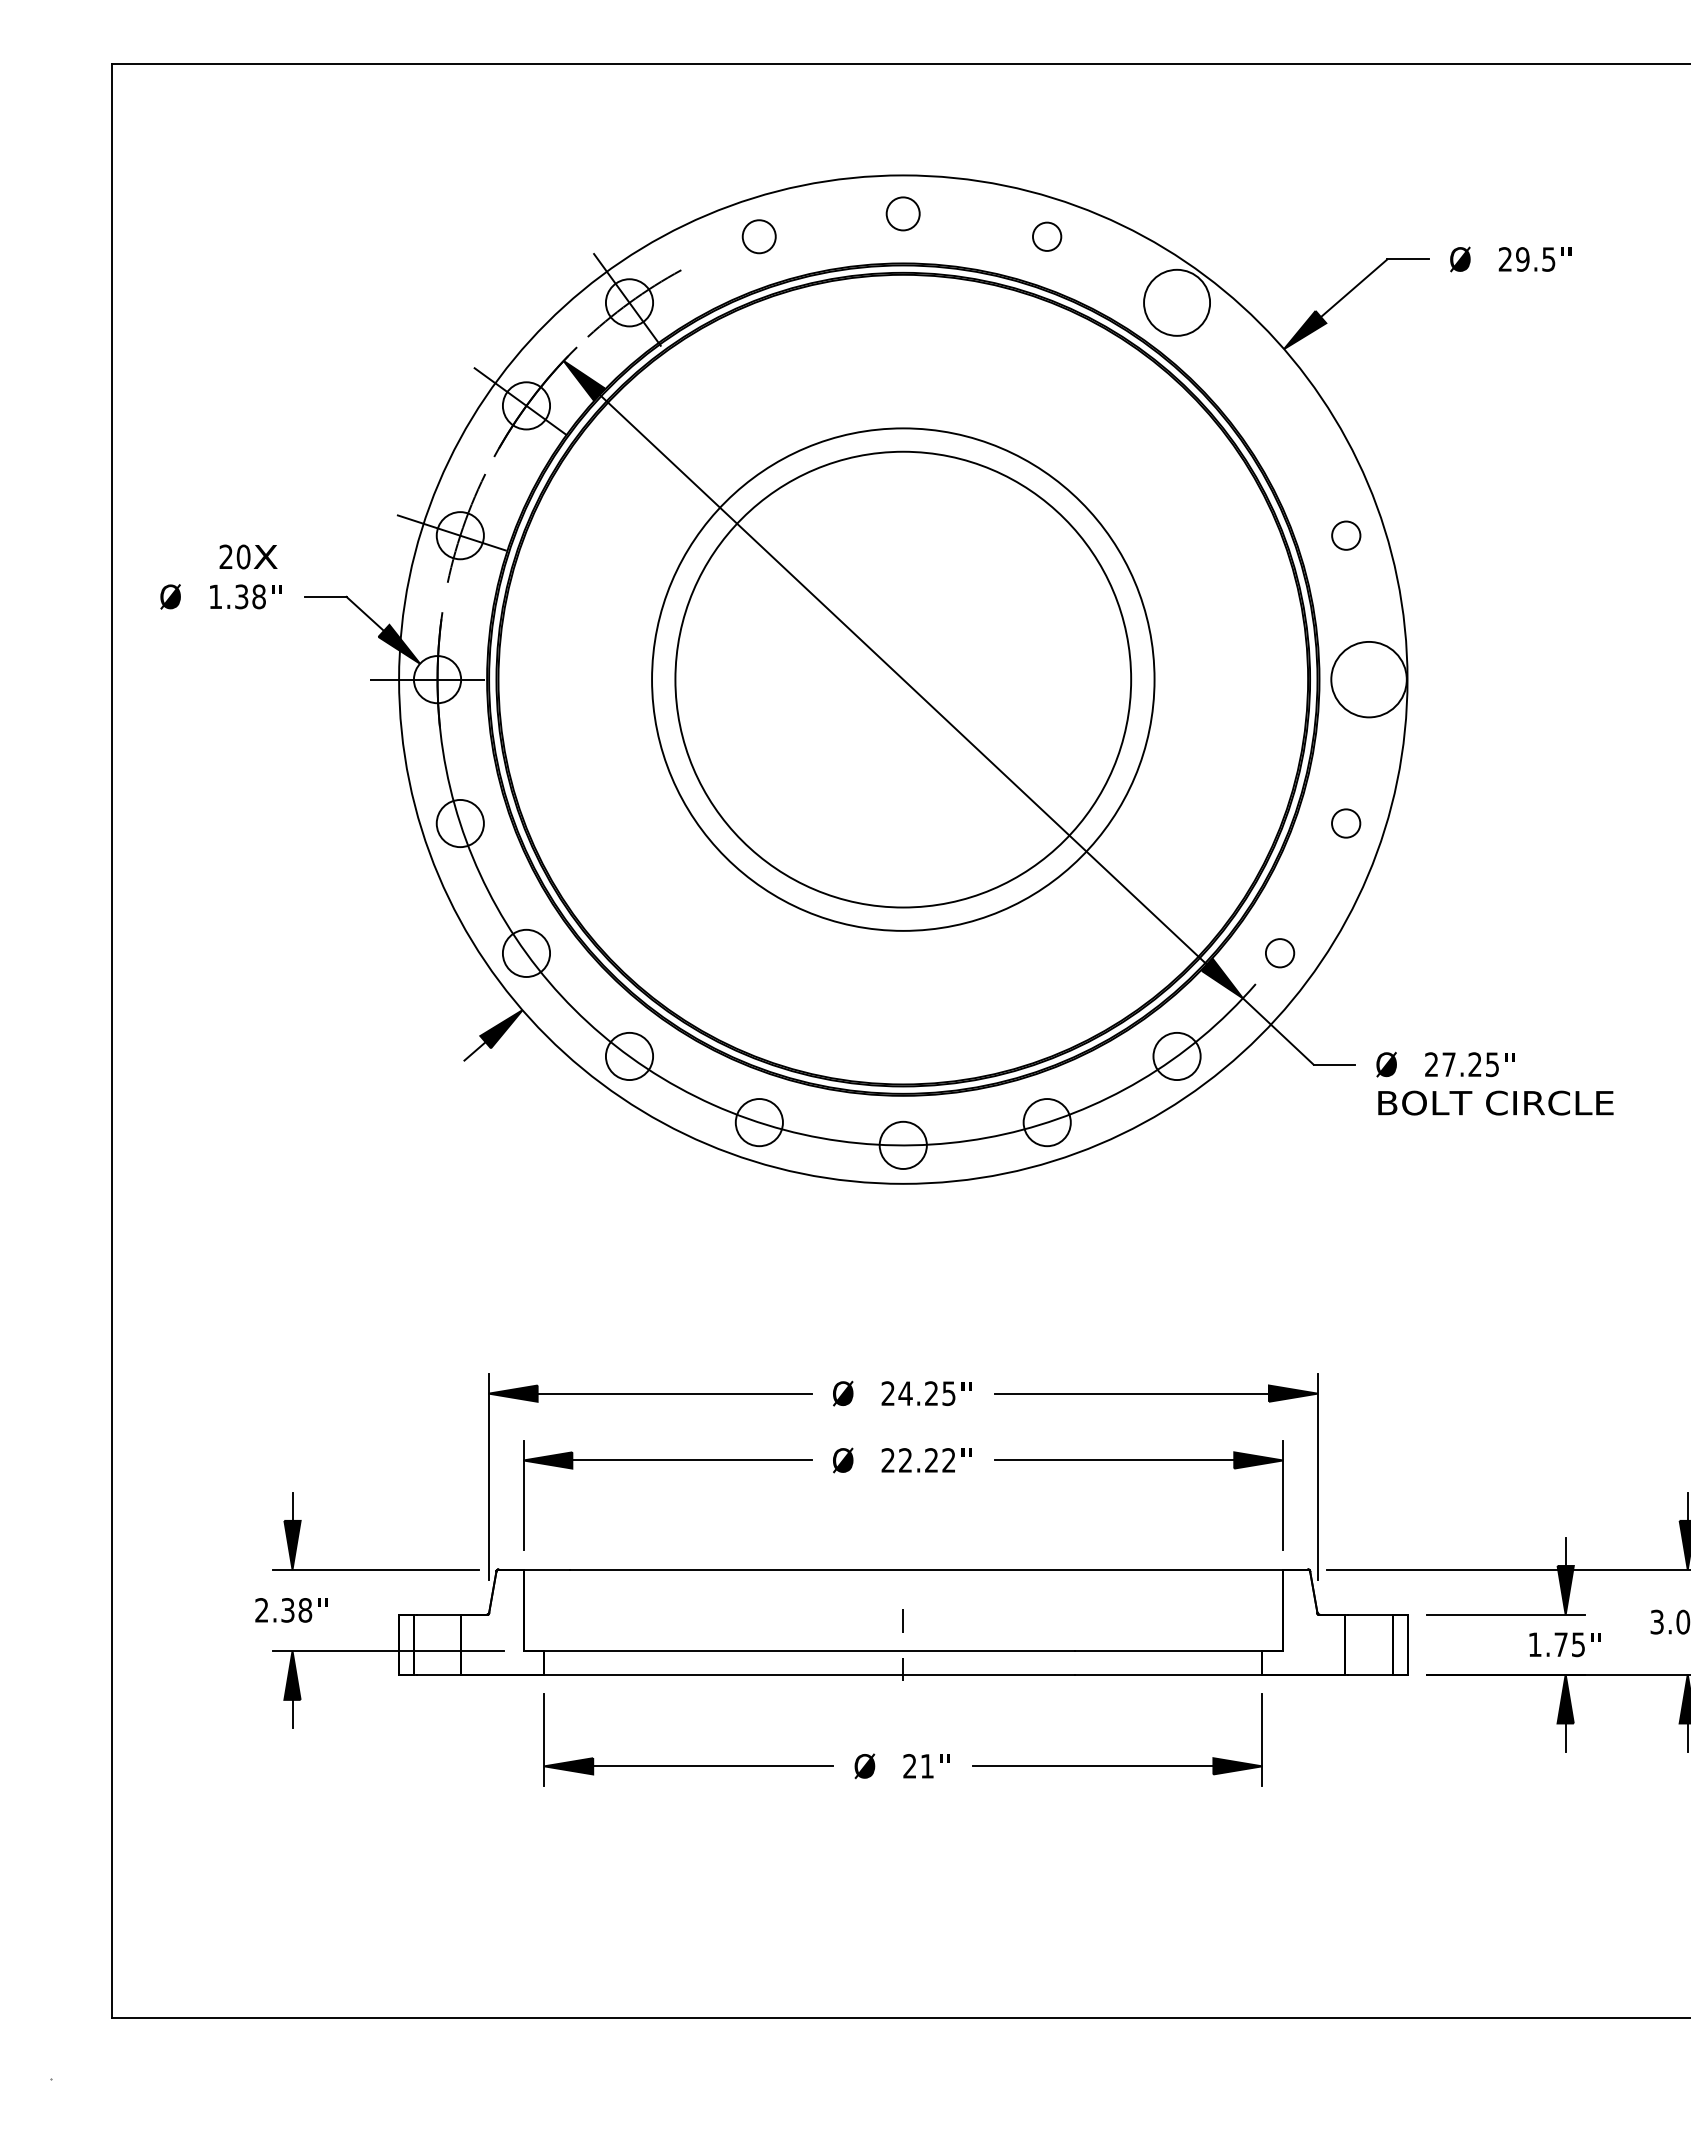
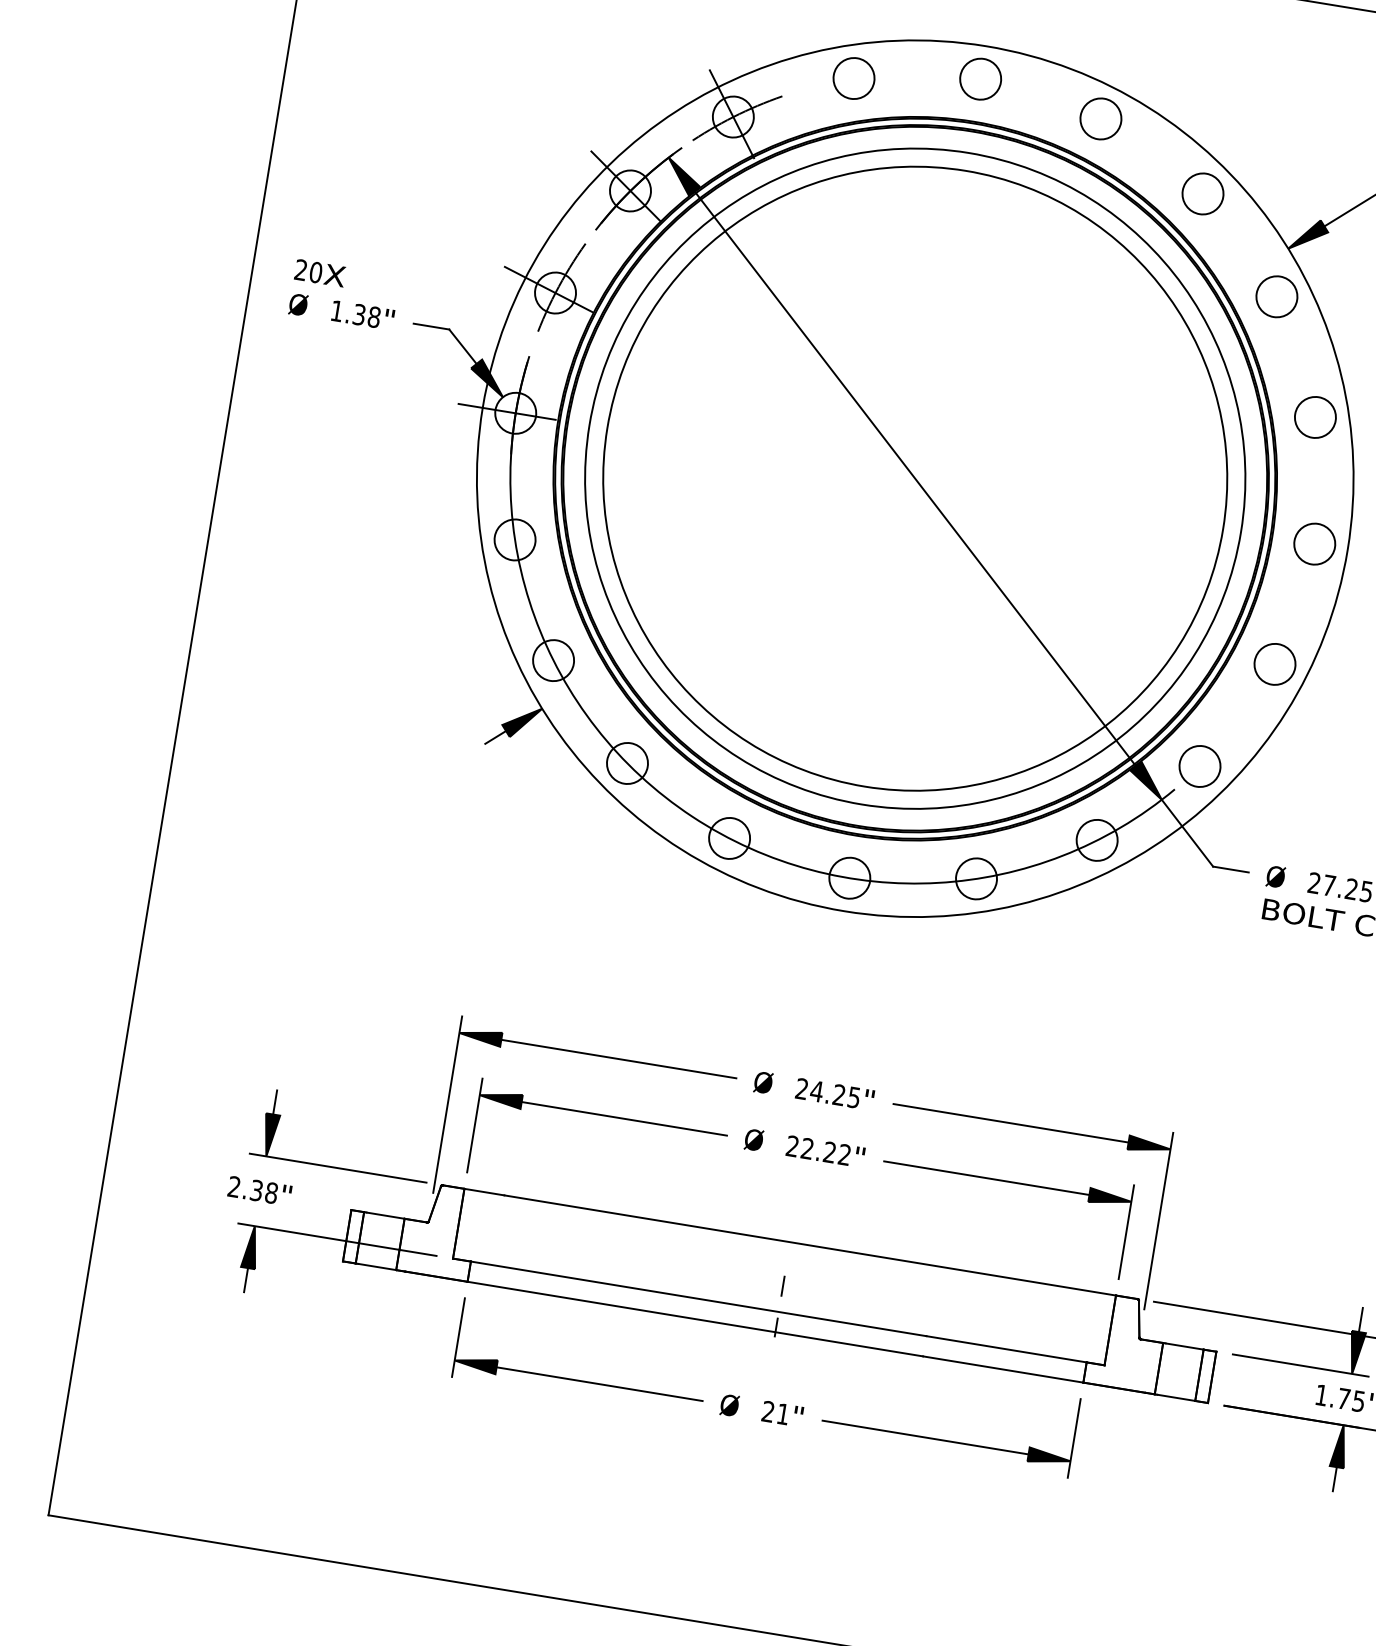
circle: (902, 213) -> (980, 78), size x1.43
circle: (758, 236) -> (853, 78), size x1.43
circle: (1046, 236) -> (1100, 118), size x1.67
circle: (1176, 302) -> (1202, 193), size x0.71
circle: (1279, 405) -> (1276, 296), added
circle: (1345, 535) -> (1314, 417), size x1.67
text: (248, 556) -> (320, 272), moved
circle: (903, 679) -> (915, 478), size x1.43
circle: (903, 679) -> (915, 478), size x1.67
circle: (1368, 679) -> (1314, 543), size x0.62
circle: (1345, 823) -> (1274, 664), size x1.67
circle: (1279, 952) -> (1199, 765), size x1.67

